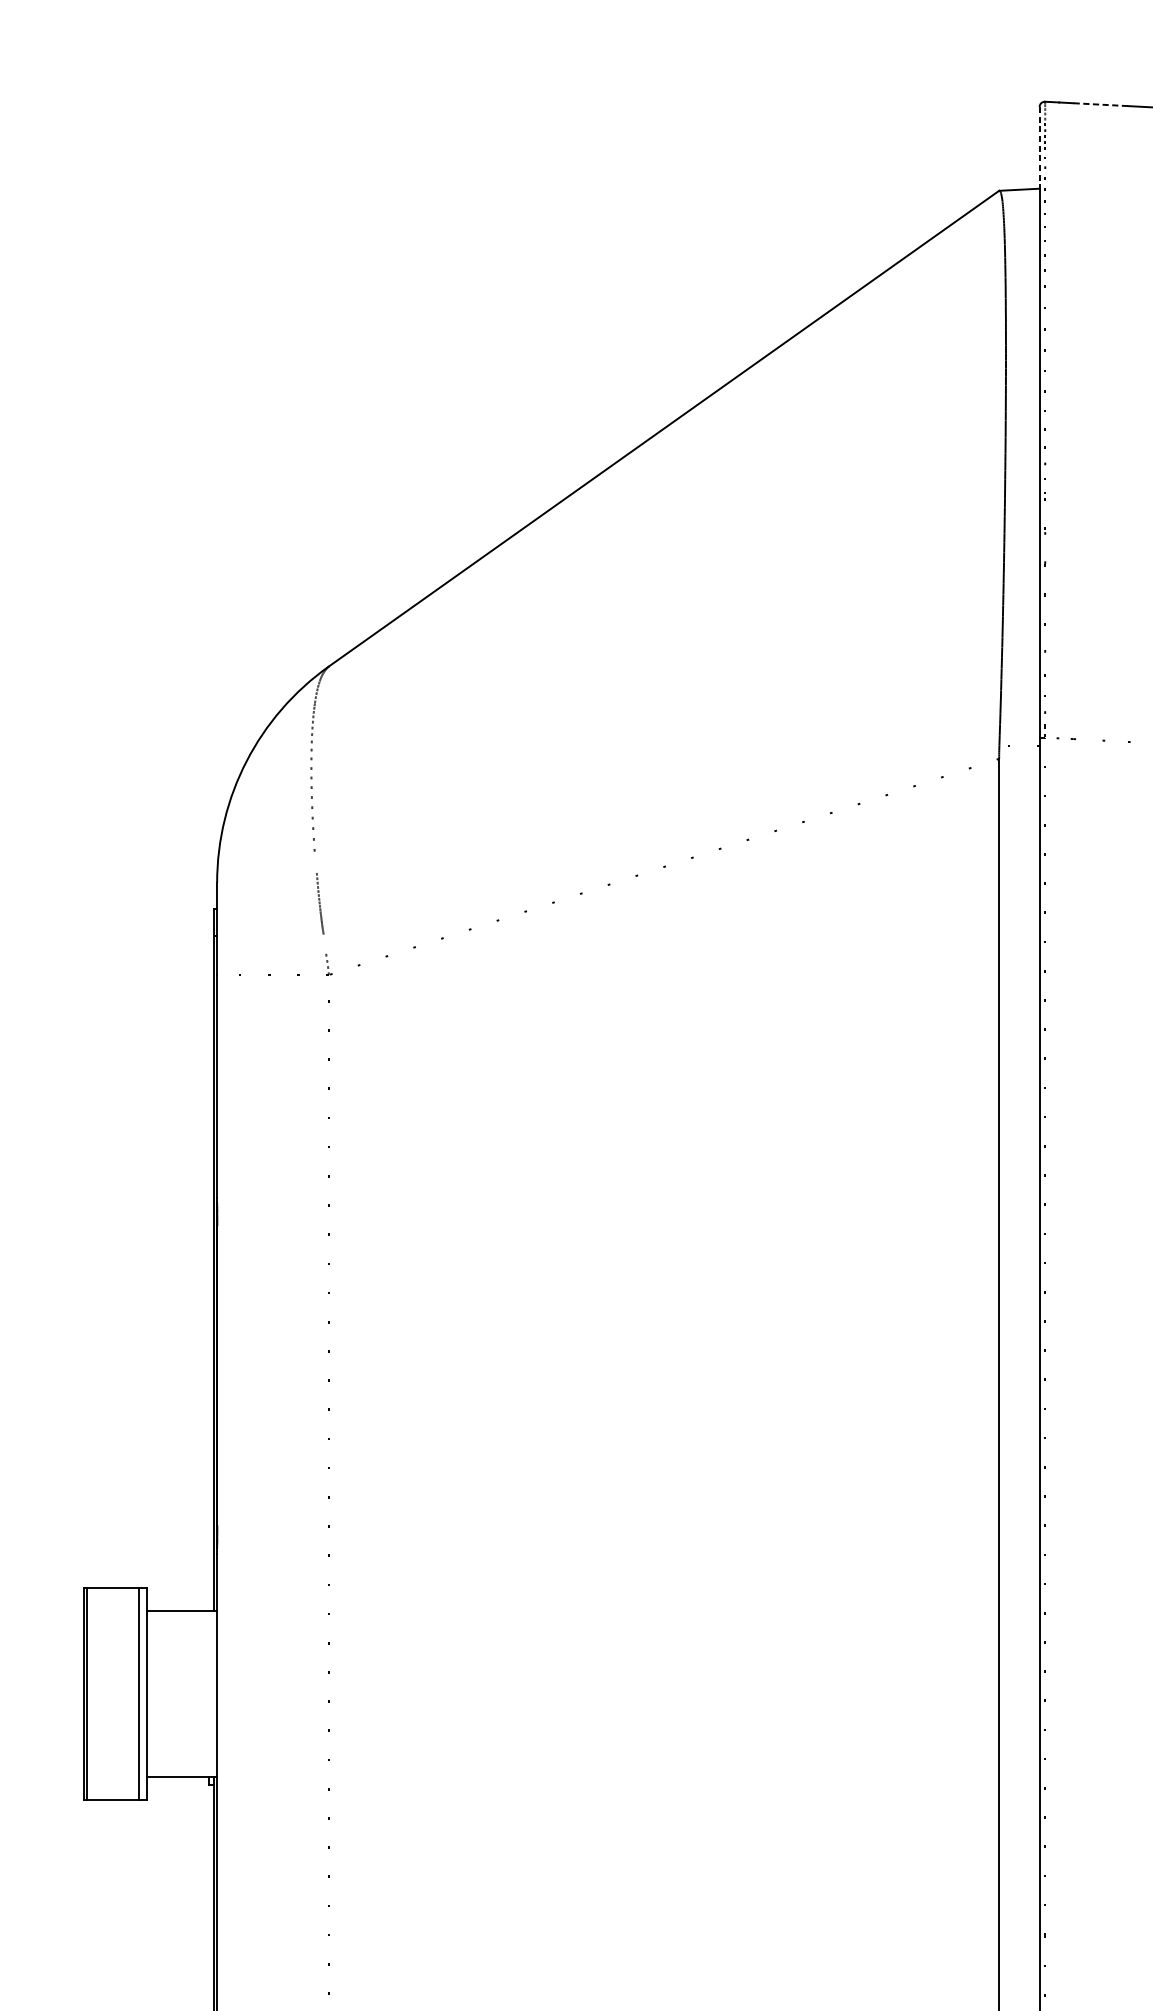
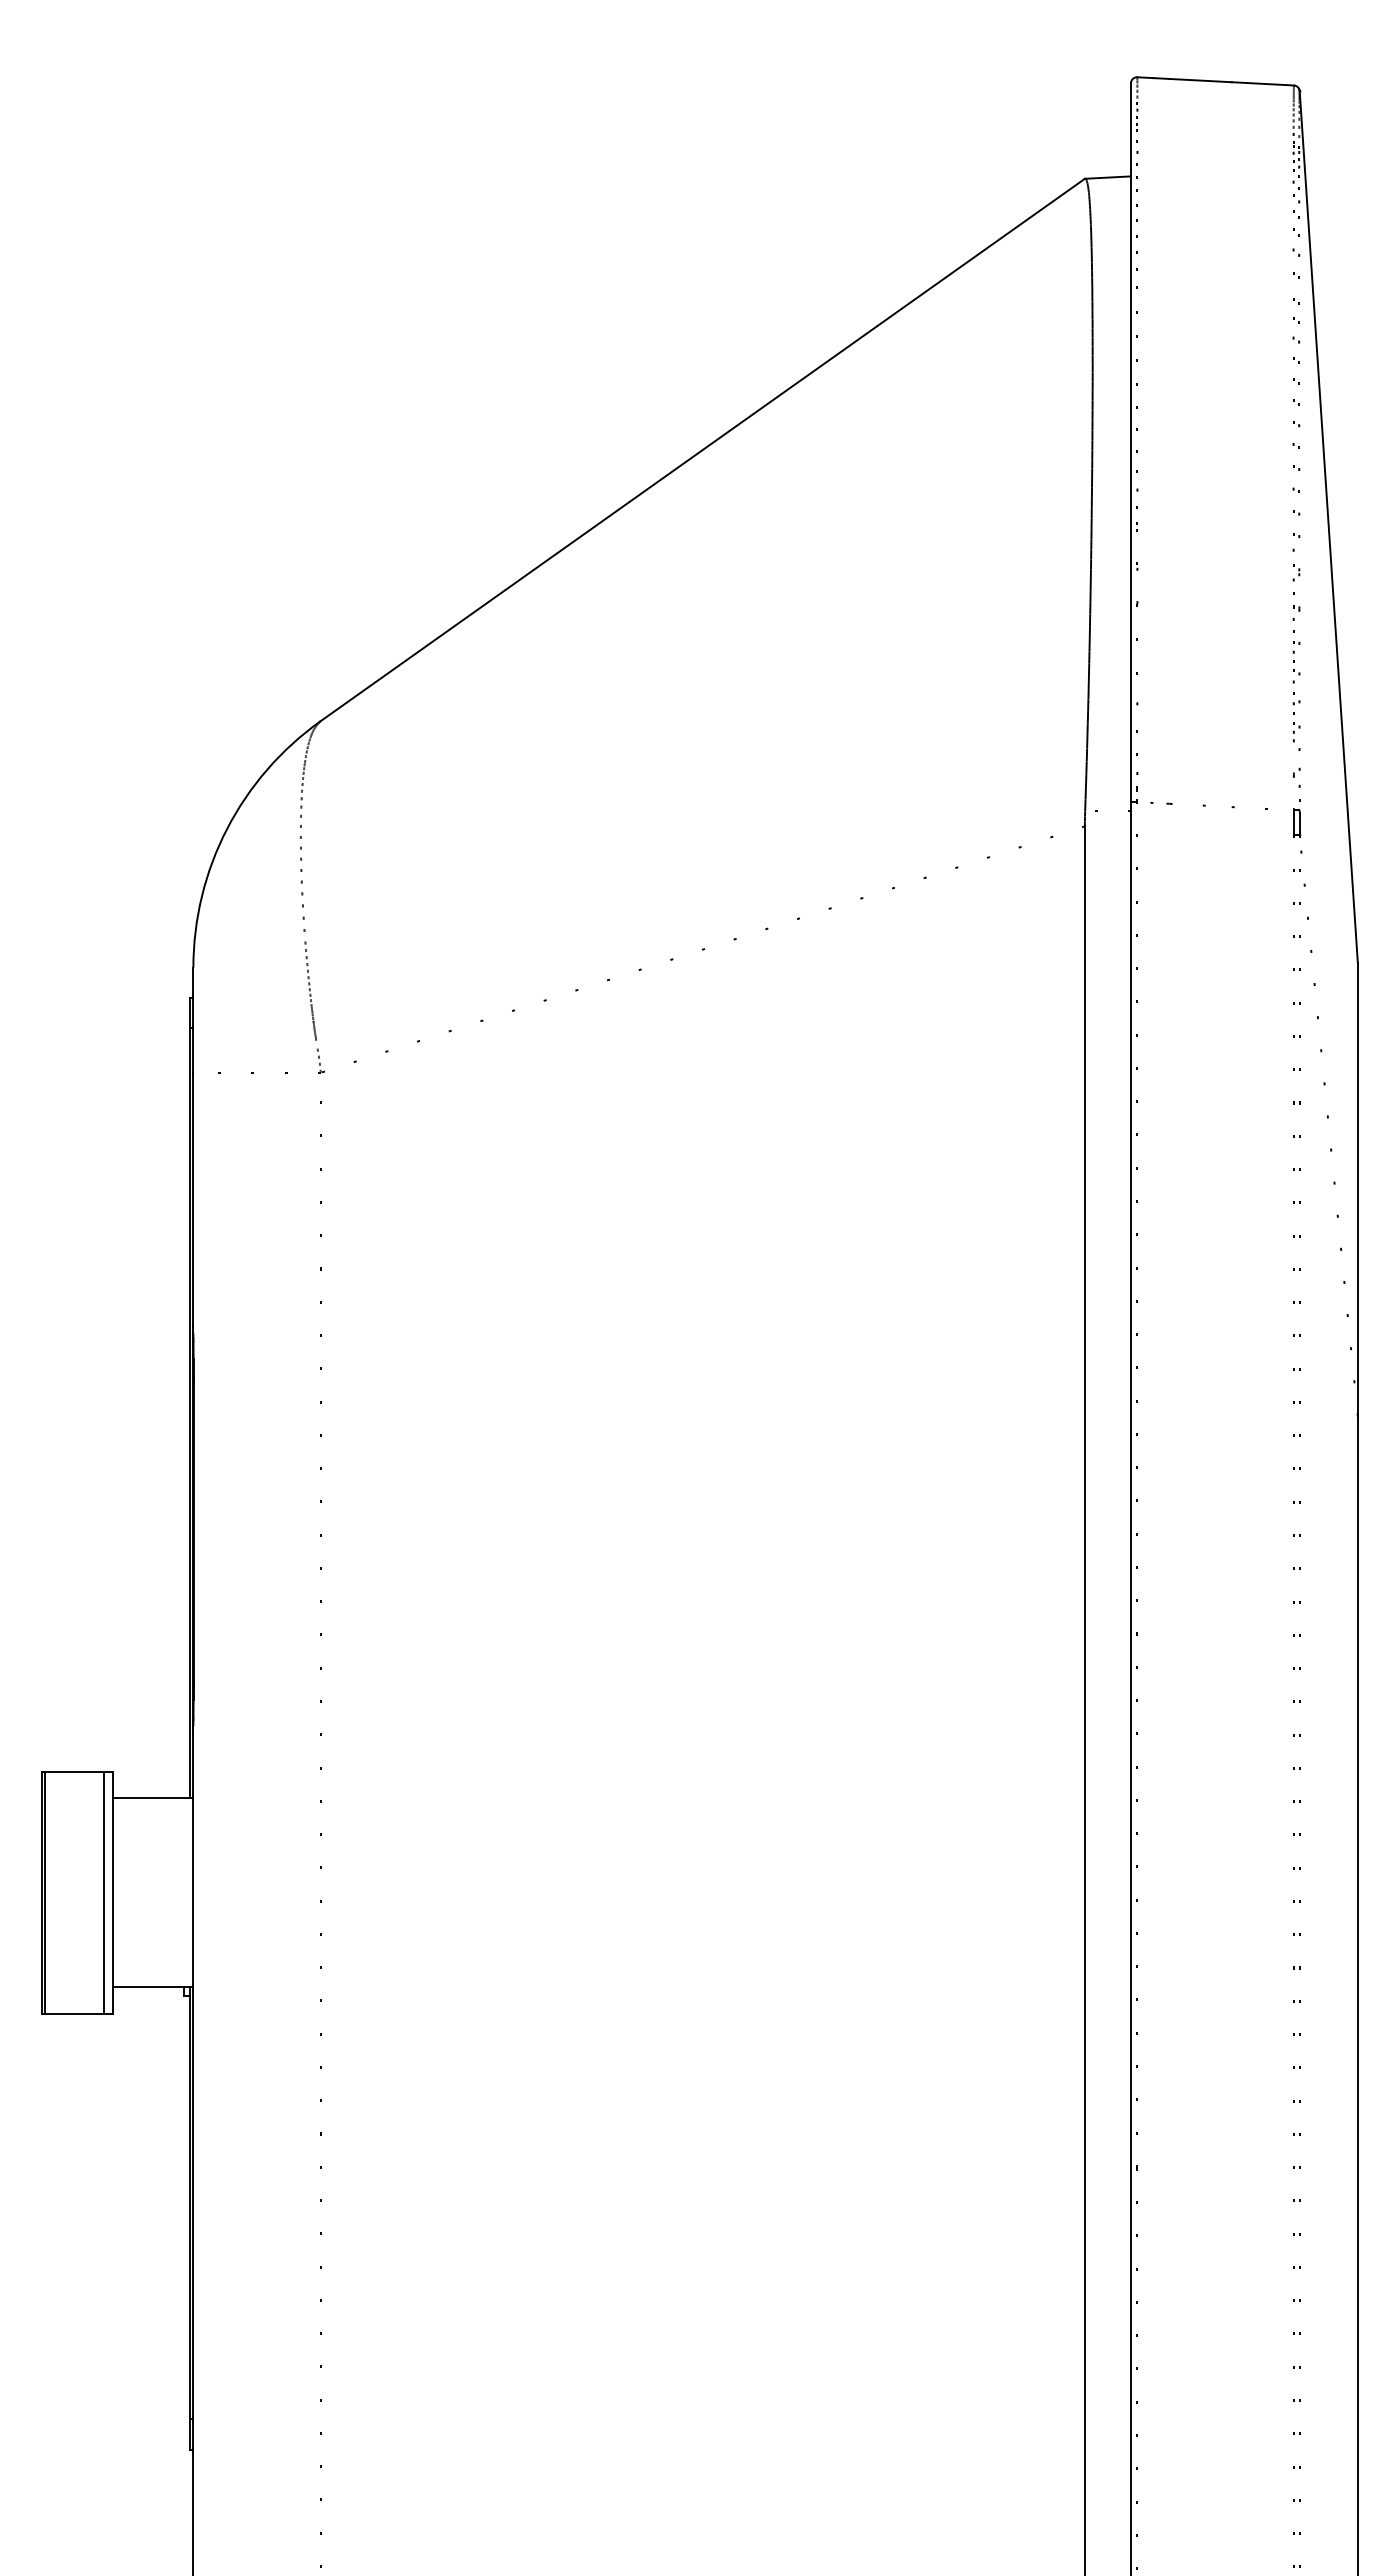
line: (1100, 104) -> (1200, 80), dashed -> solid
line: (1039, 147) -> (1130, 129), dashed -> solid
part: (319, 902) -> (310, 990), size x1.43

